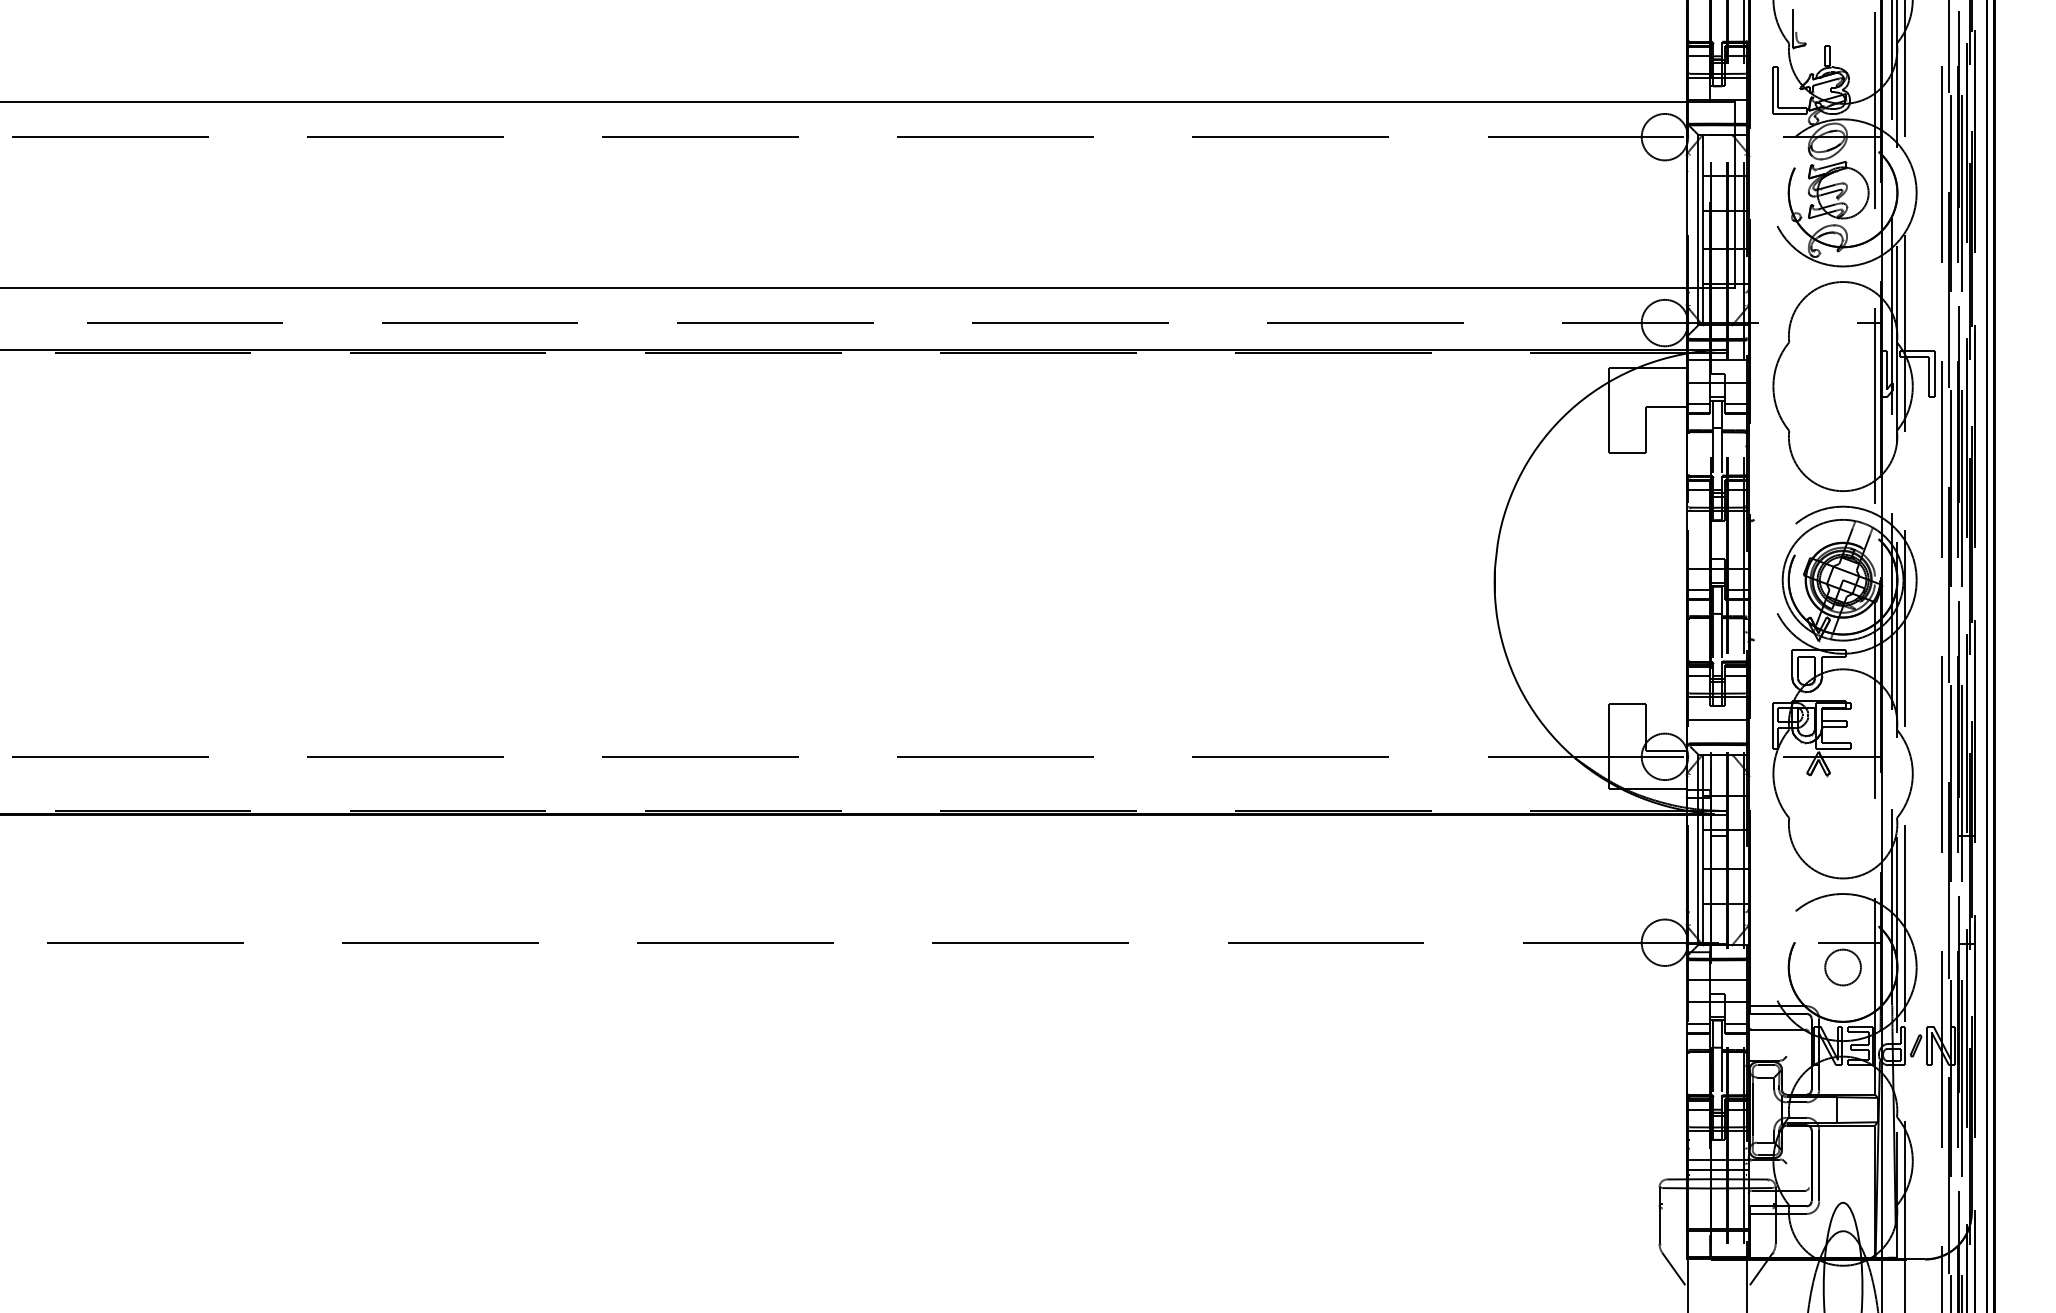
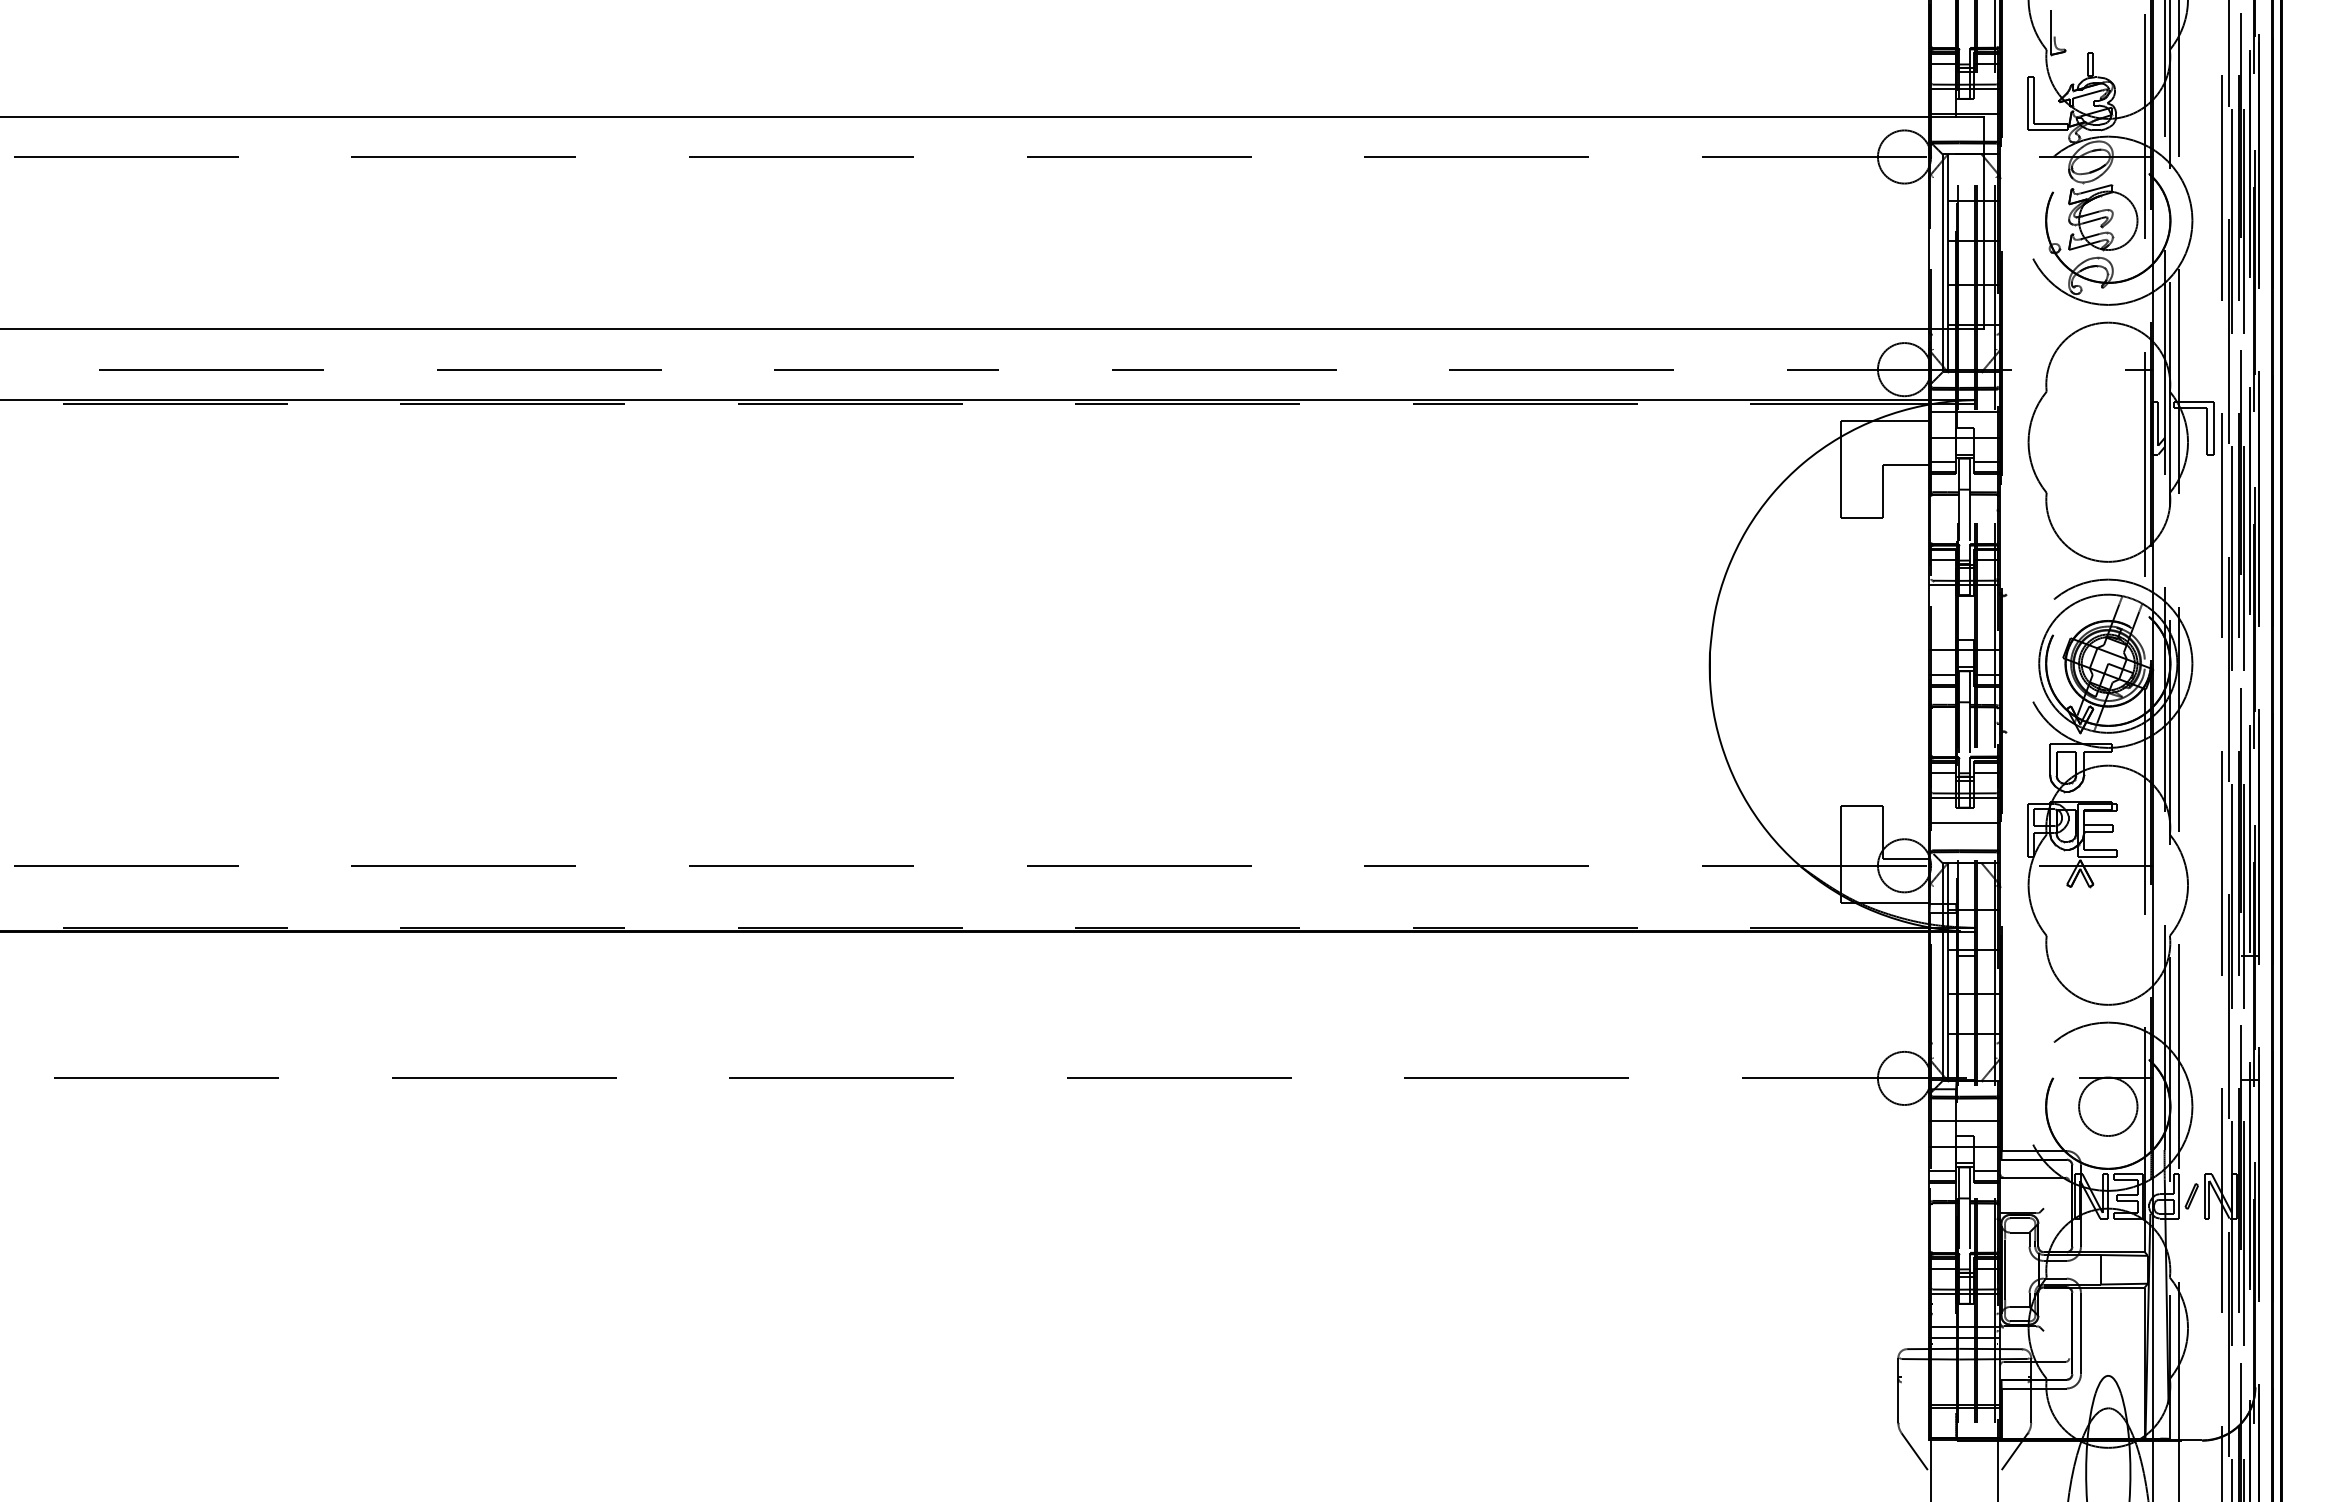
circle: (1843, 967) -> (2108, 1106), size x1.43

